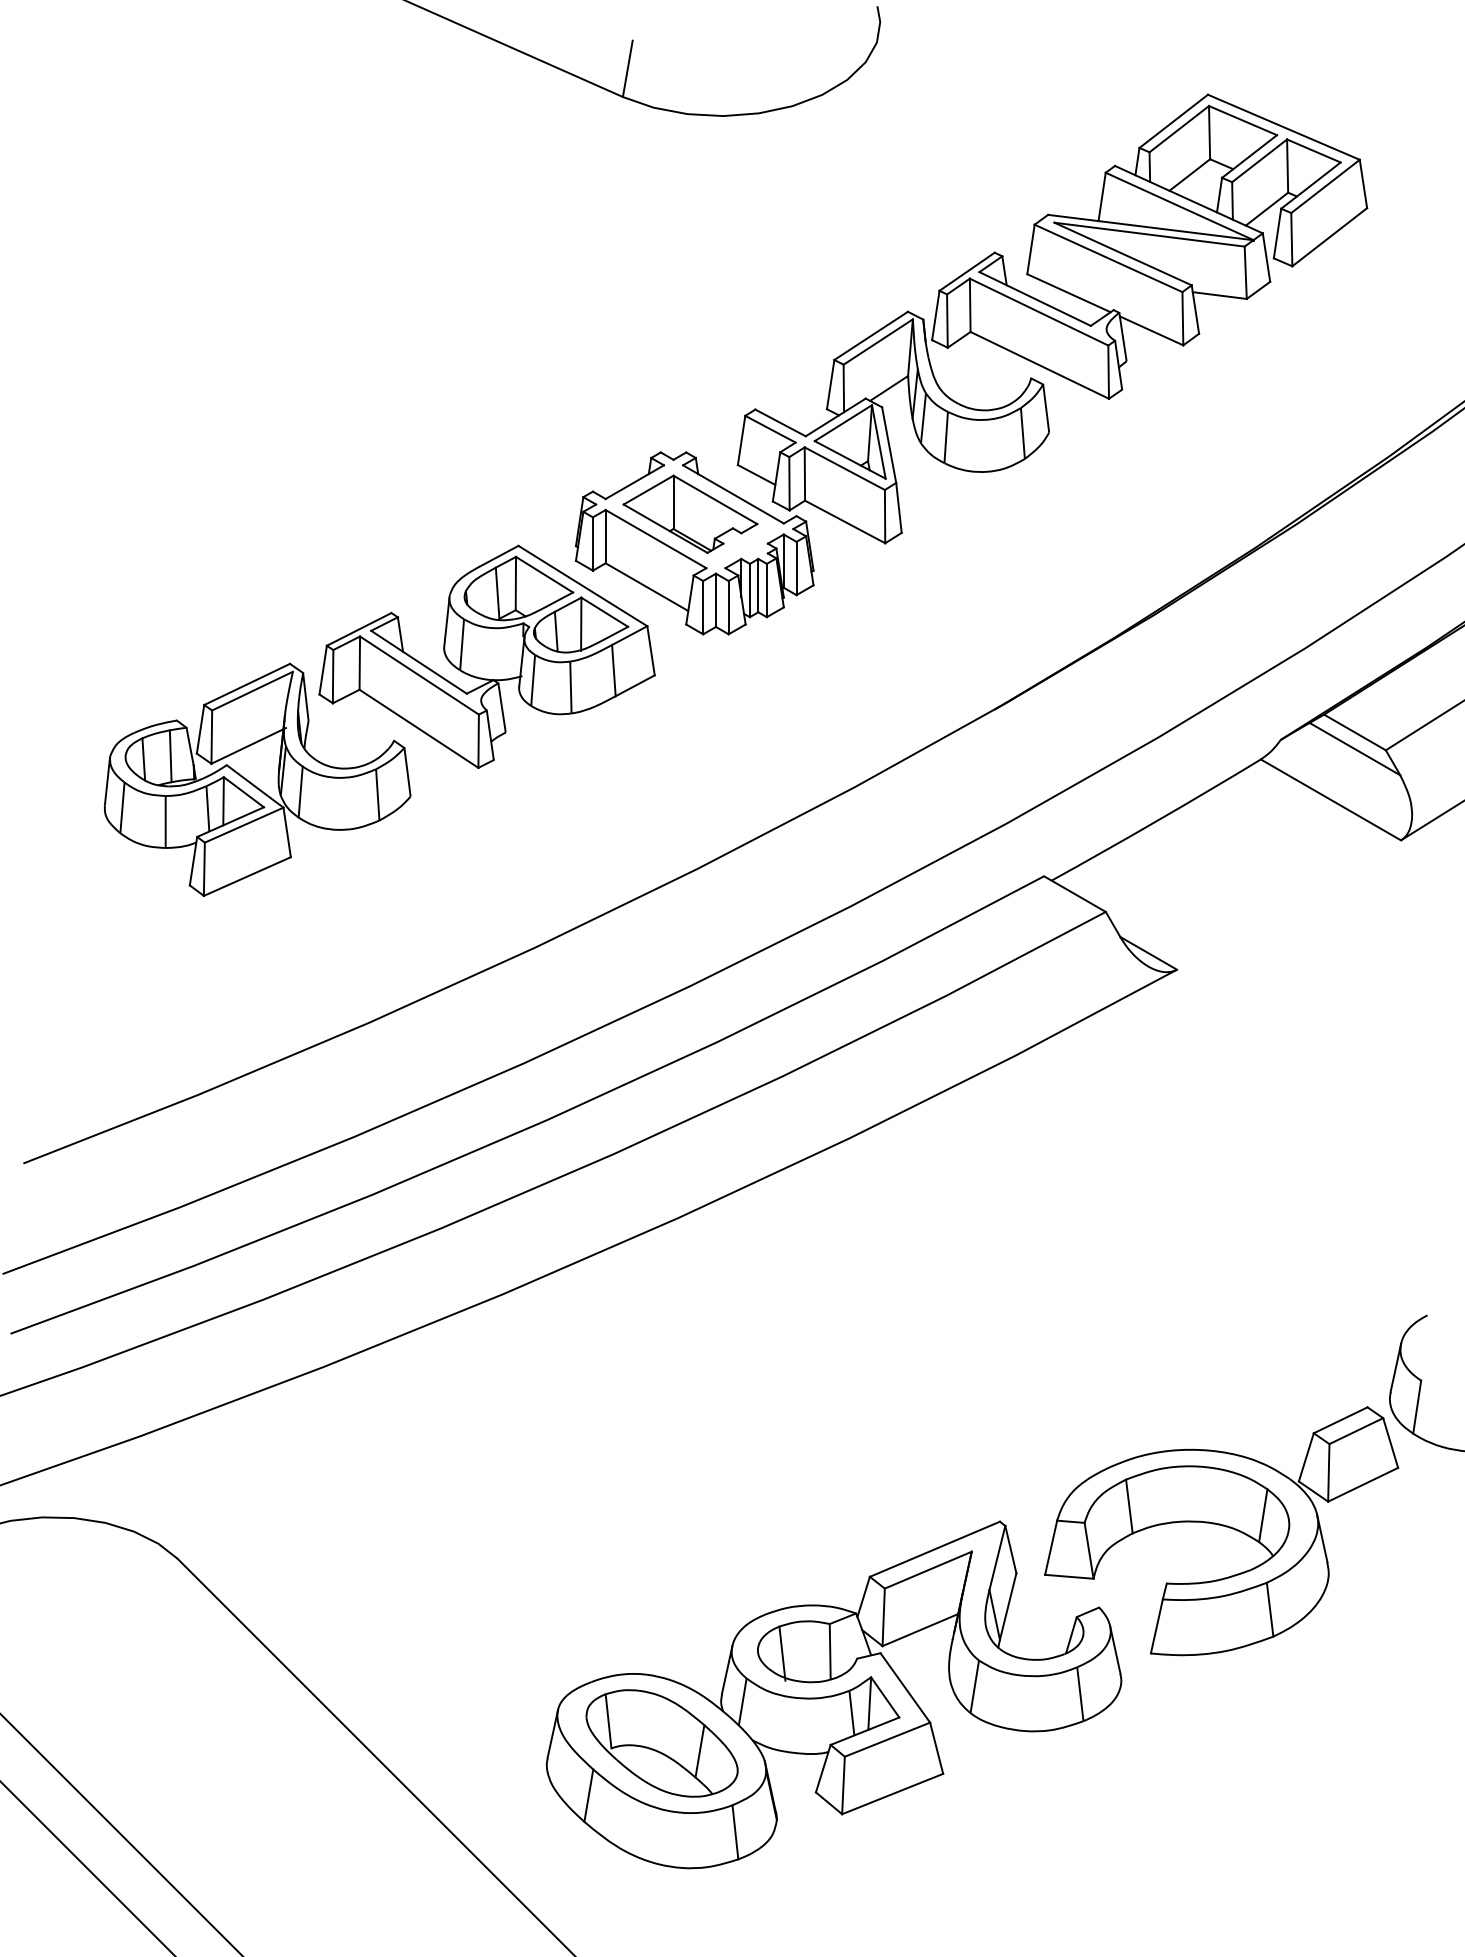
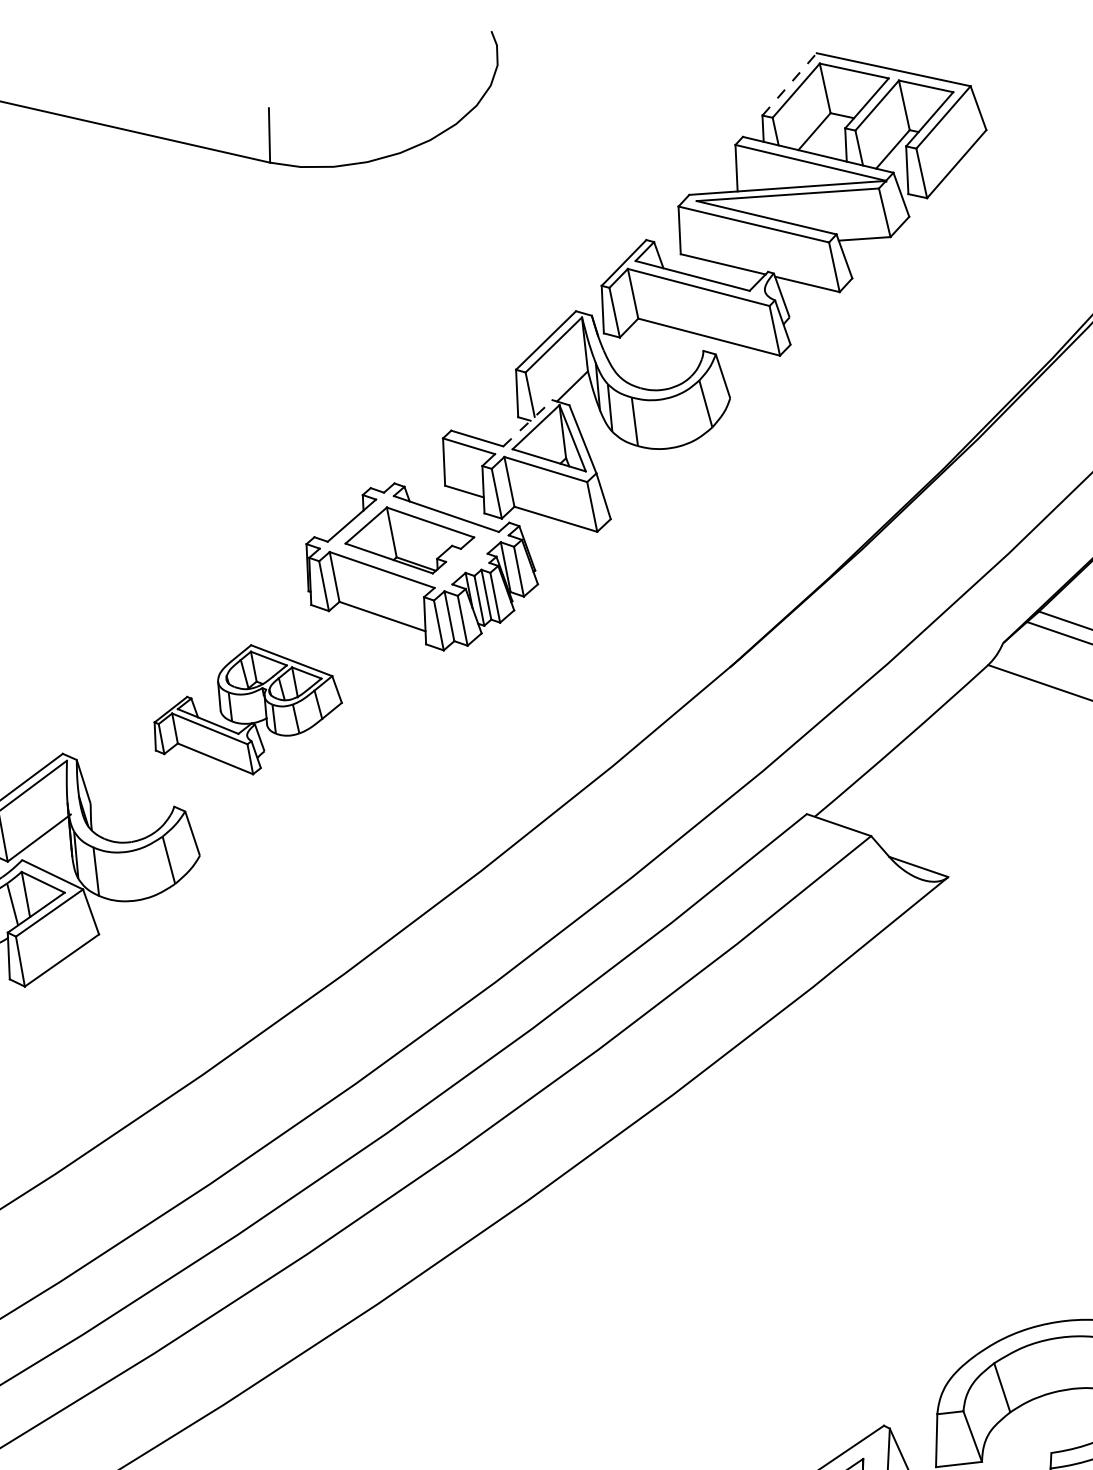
line: (1174, 121) -> (790, 84), solid -> dashed
line: (836, 417) -> (528, 423), solid -> dashed
part: (486, 656) -> (245, 710), size x0.6

